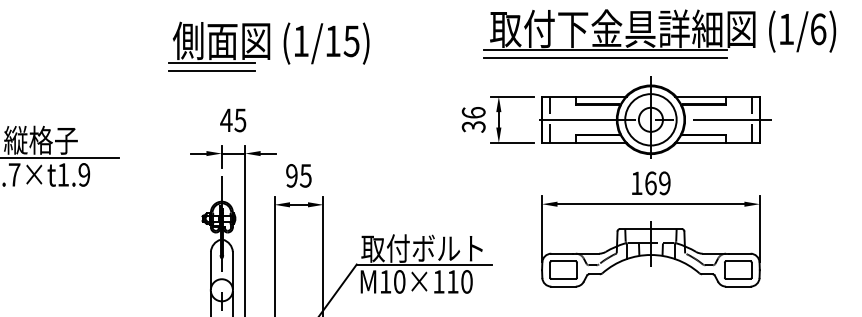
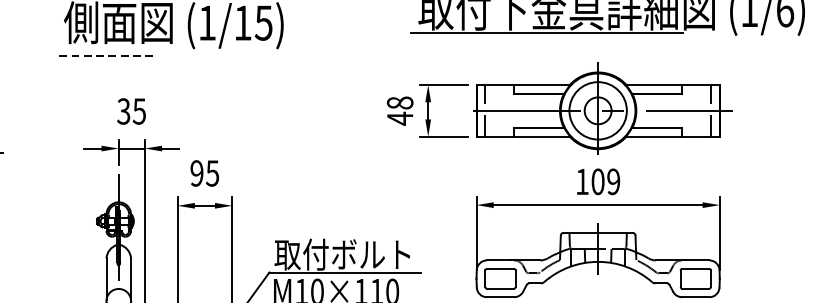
line: (604, 57) -> (546, 41), removed
line: (211, 63) -> (107, 47), removed
line: (211, 71) -> (107, 56), solid -> dashed
text: (226, 120) -> (123, 111), 45 -> 35
text: (473, 120) -> (399, 111), 36 -> 48
text: (650, 183) -> (597, 181), 169 -> 109

